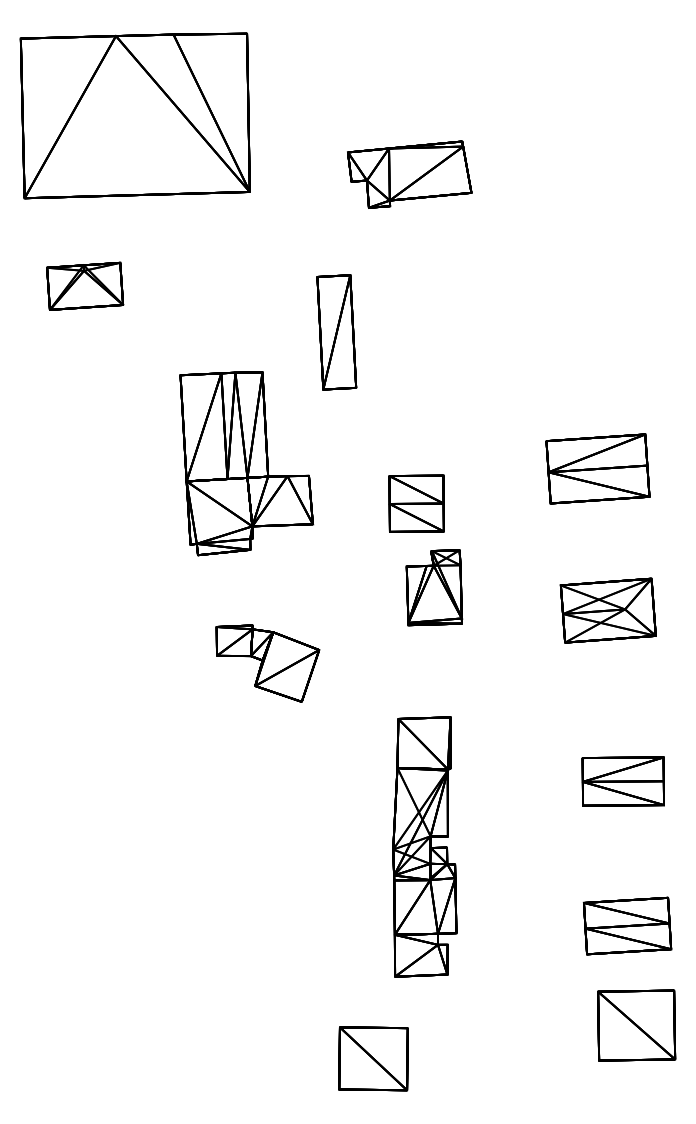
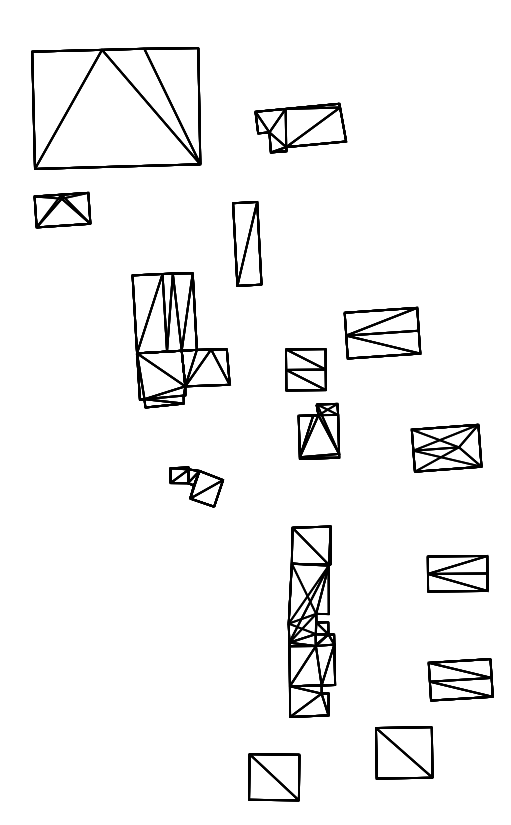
part: (134, 115) -> (115, 108), moved
part: (597, 468) -> (382, 332), moved
part: (267, 663) -> (196, 487), size x0.7
part: (636, 1025) -> (404, 752), moved

